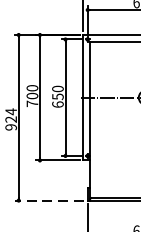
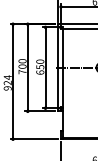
line: (49, 200) -> (34, 139), dashed -> solid

